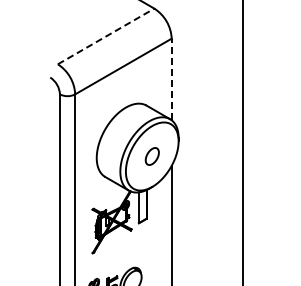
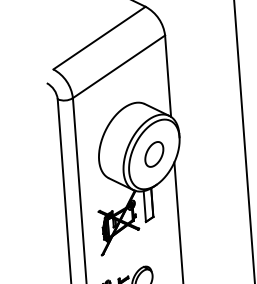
line: (106, 36) -> (99, 38), dashed -> solid
line: (171, 79) -> (167, 76), dashed -> solid
part: (152, 156) -> (154, 154), size x1.43

